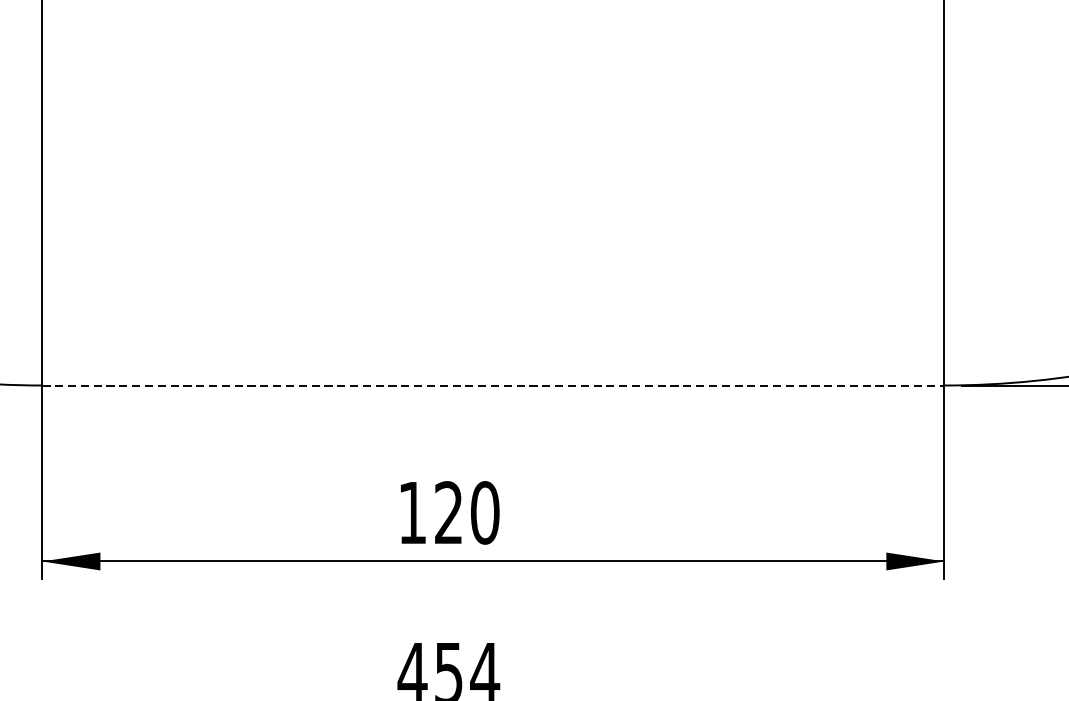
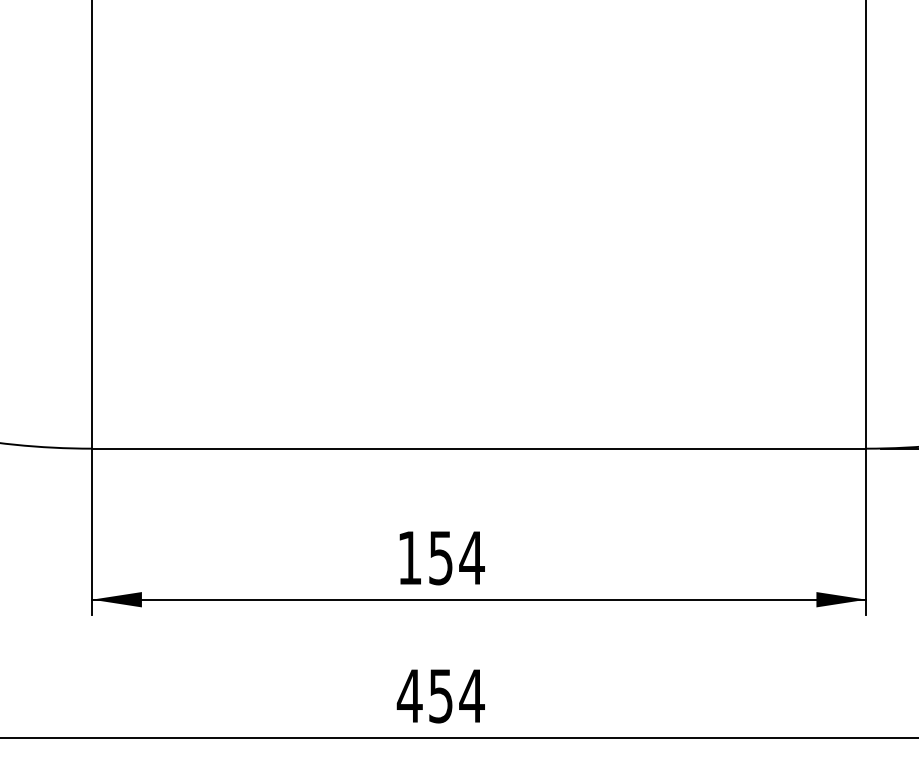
line: (493, 385) -> (479, 448), dashed -> solid
text: (466, 512) -> (456, 557), 120 -> 154

